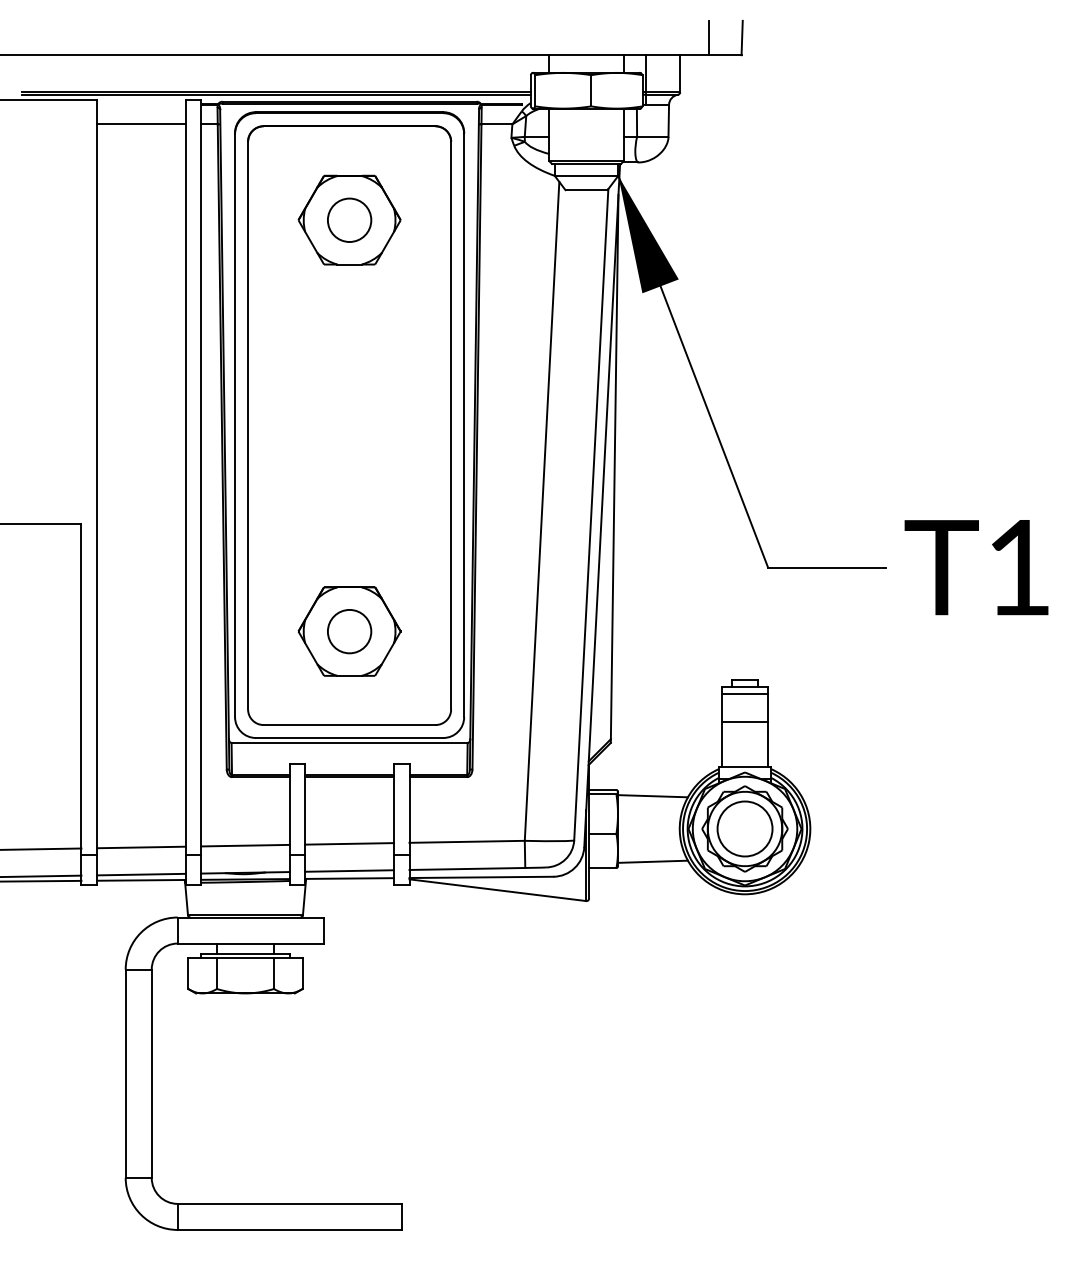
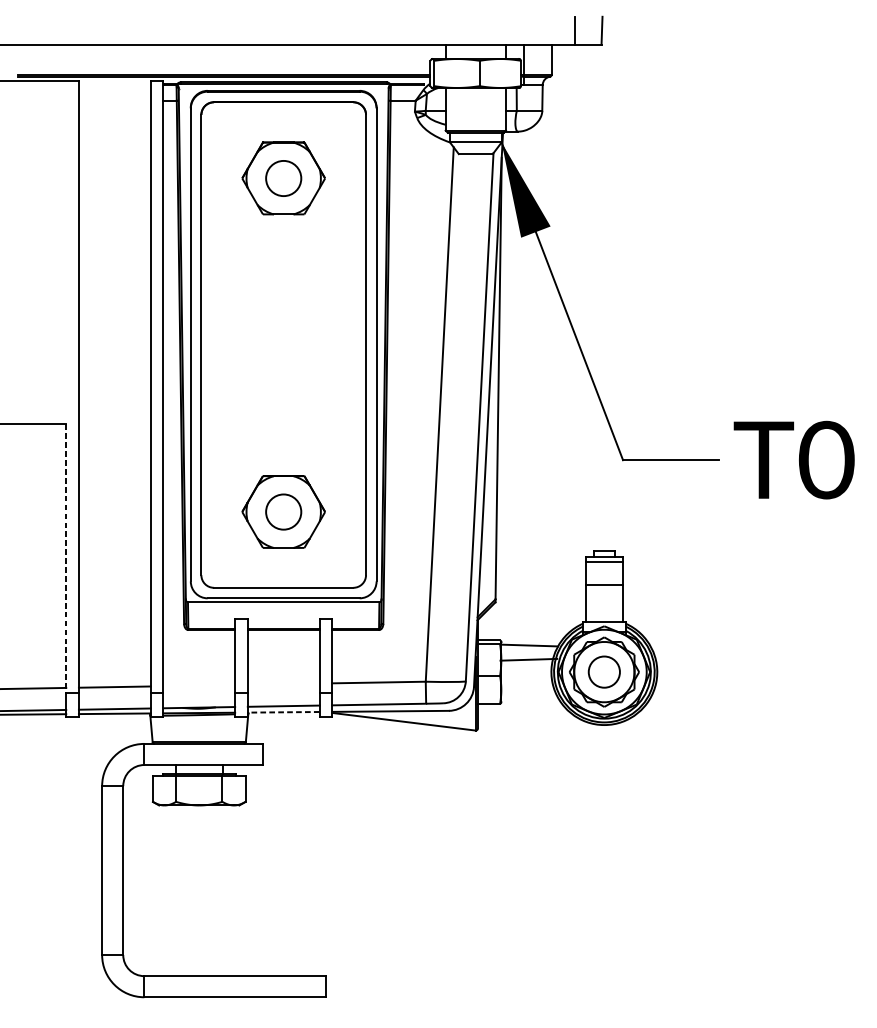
line: (141, 124) -> (114, 100), removed
text: (1019, 567) -> (826, 460), T1 -> T0
line: (81, 689) -> (66, 559), solid -> dashed
circle: (744, 828) -> (603, 671), size x0.7
line: (349, 843) -> (283, 683), removed
line: (245, 845) -> (199, 685), removed
line: (652, 861) -> (528, 659), moved
line: (349, 878) -> (283, 712), solid -> dashed

